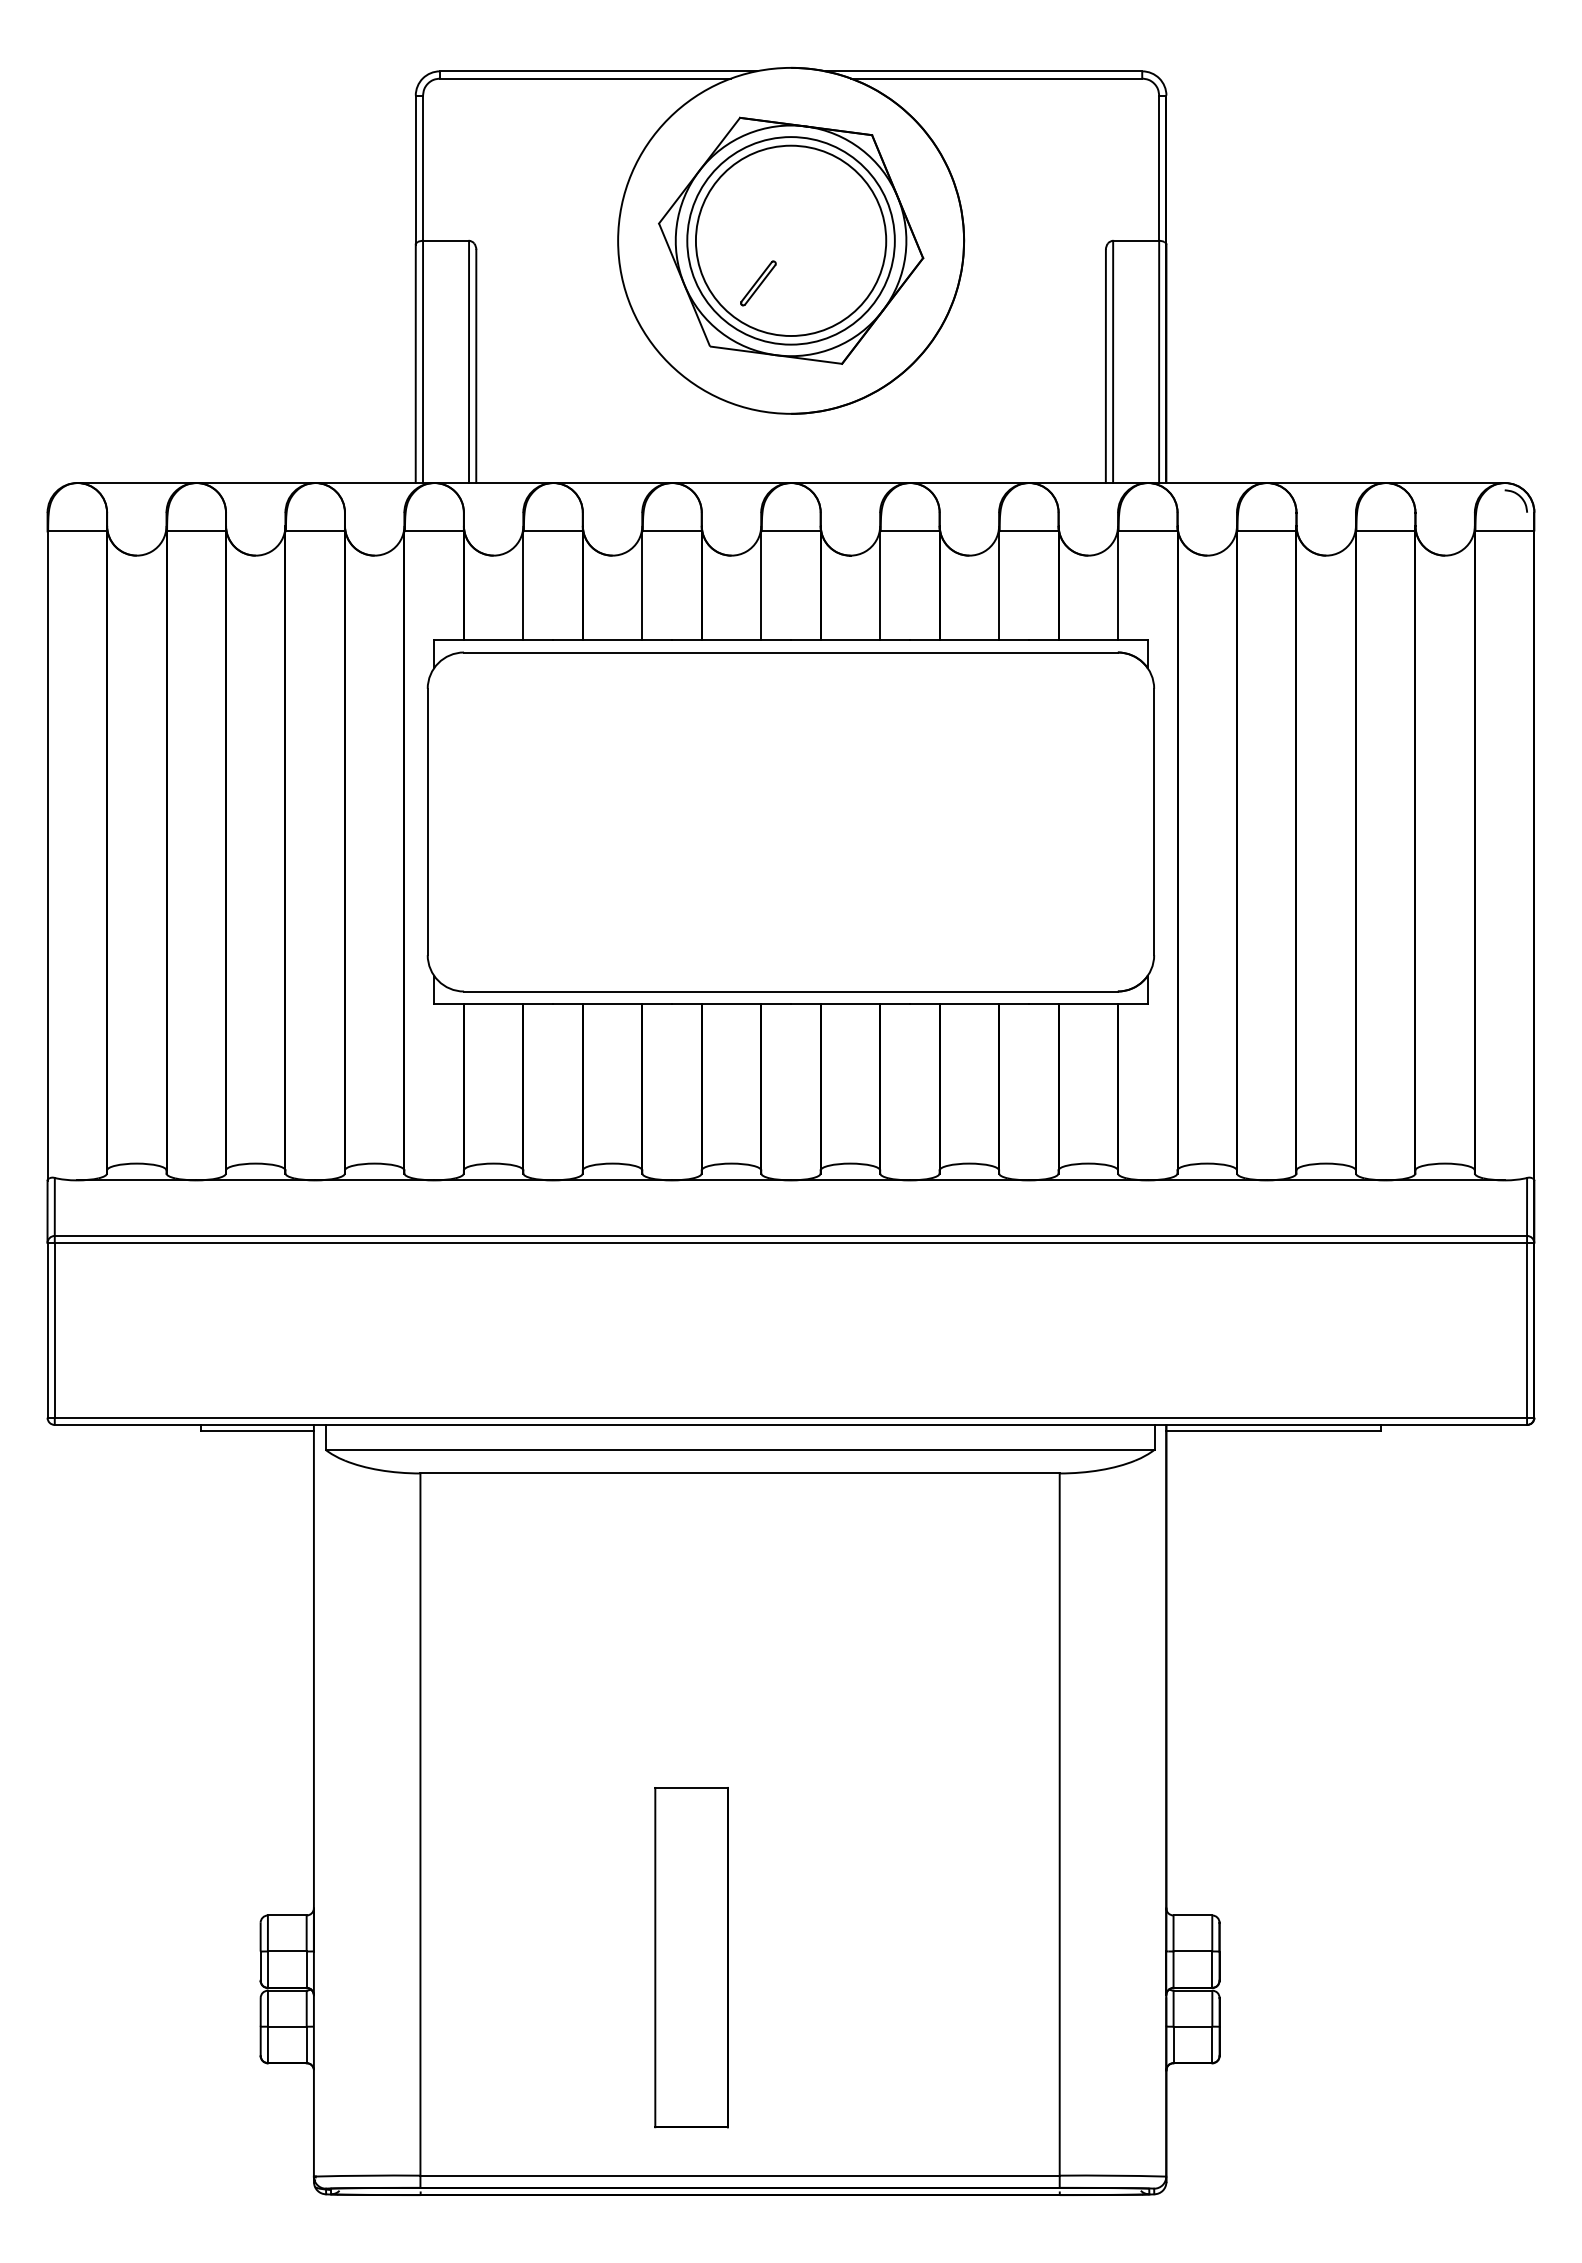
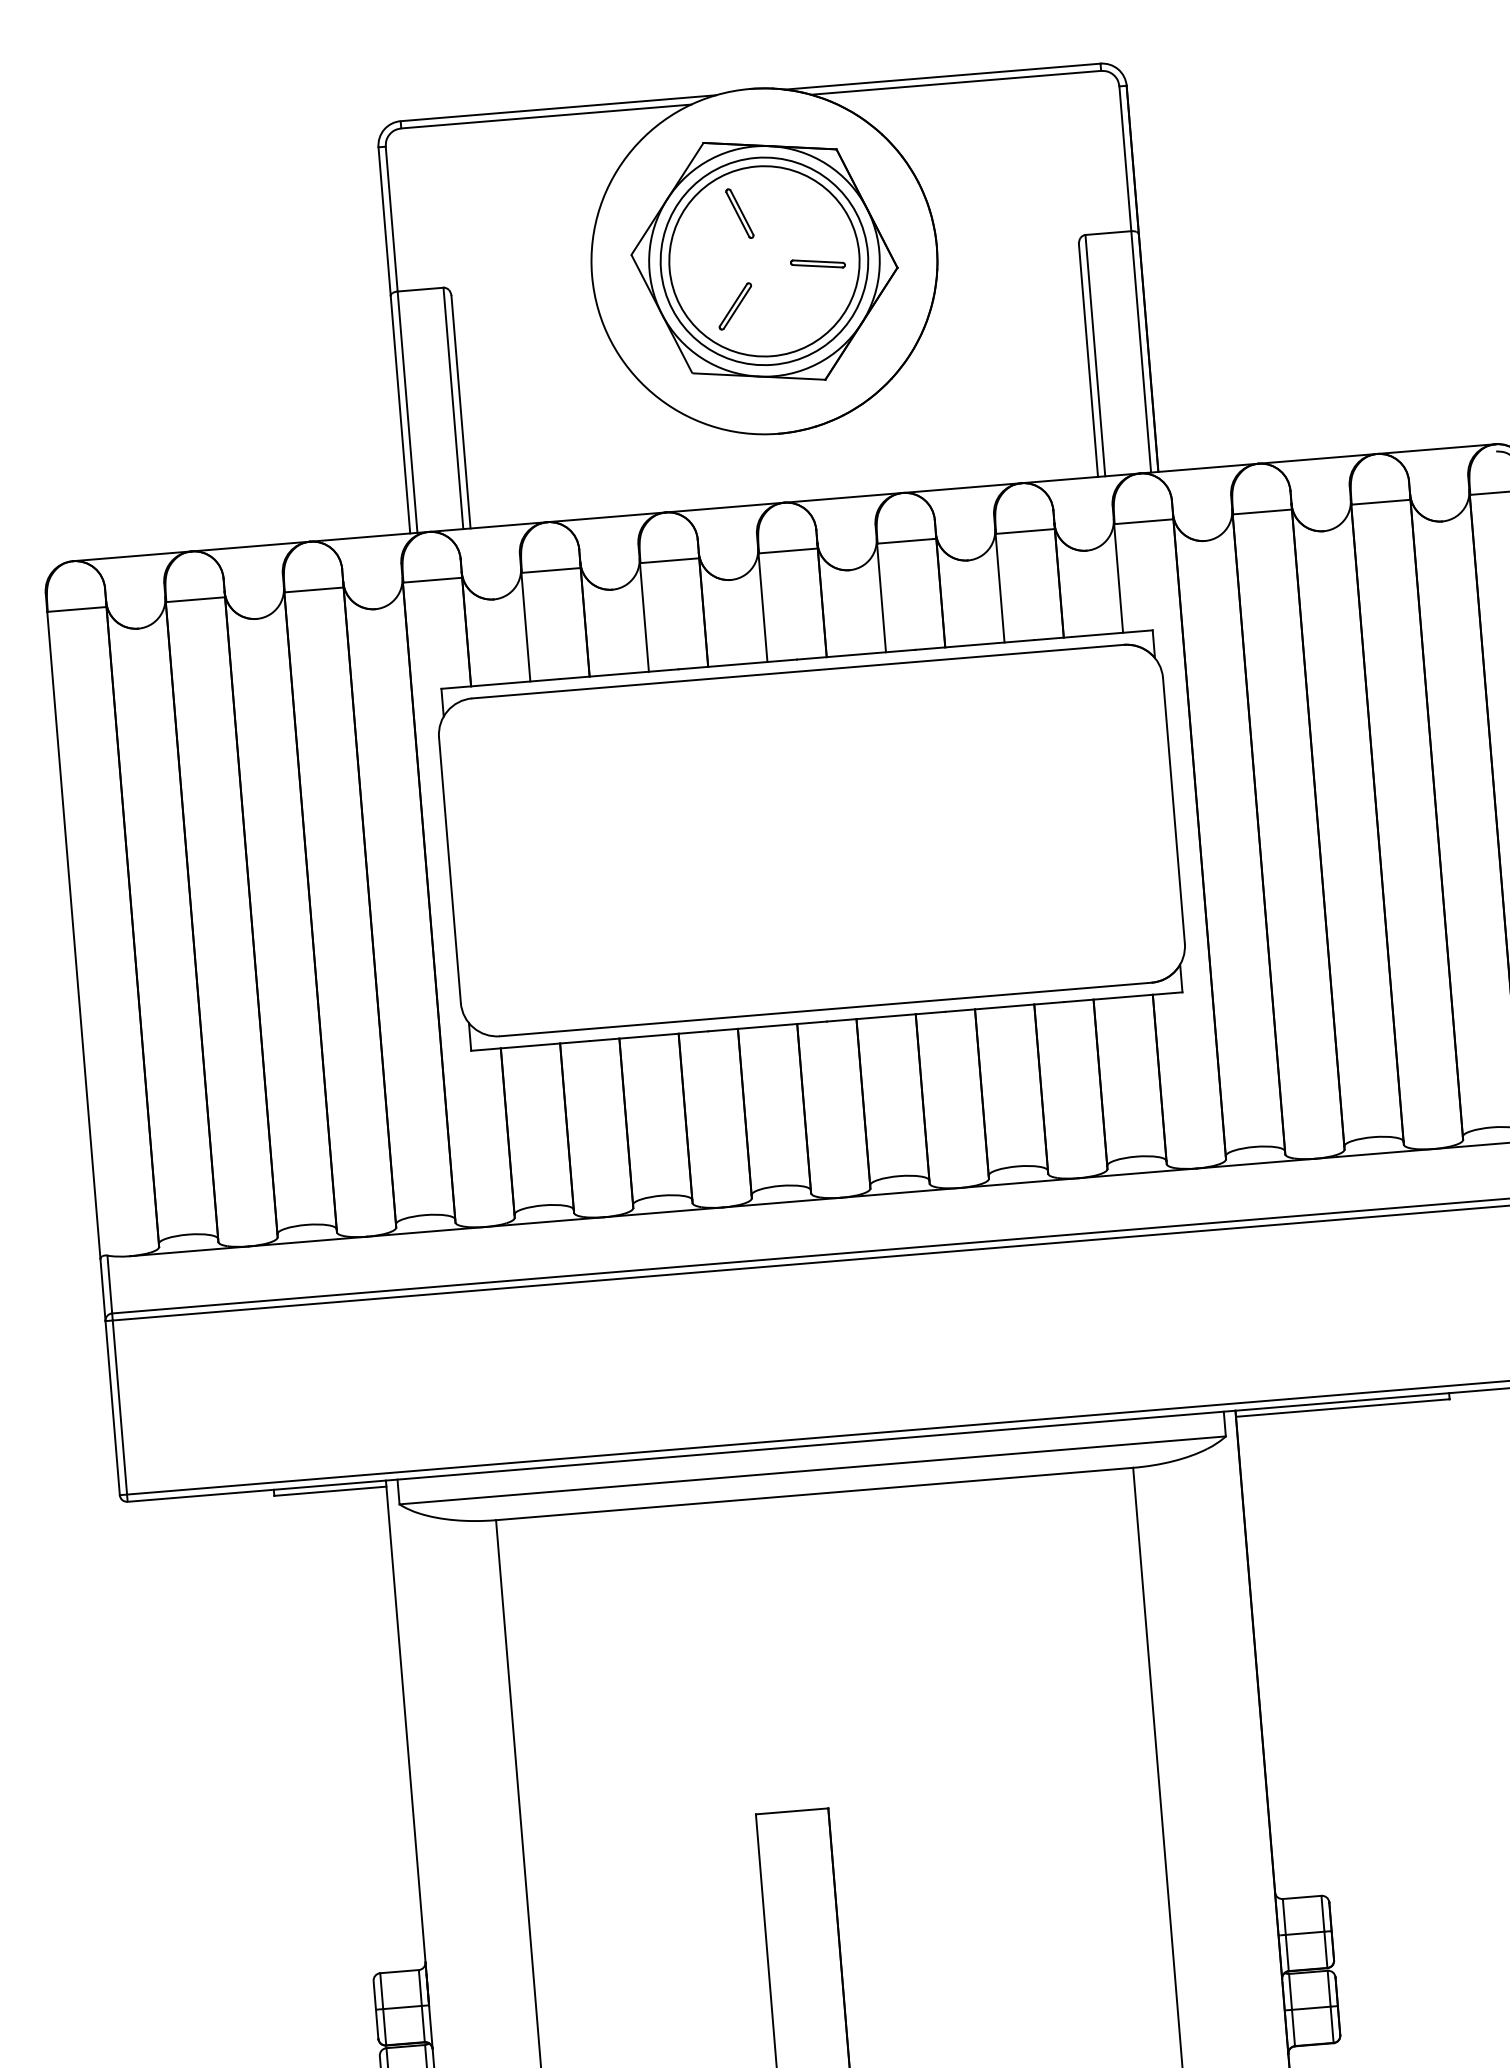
part: (770, 191) -> (739, 213), added
part: (843, 247) -> (817, 263), added

